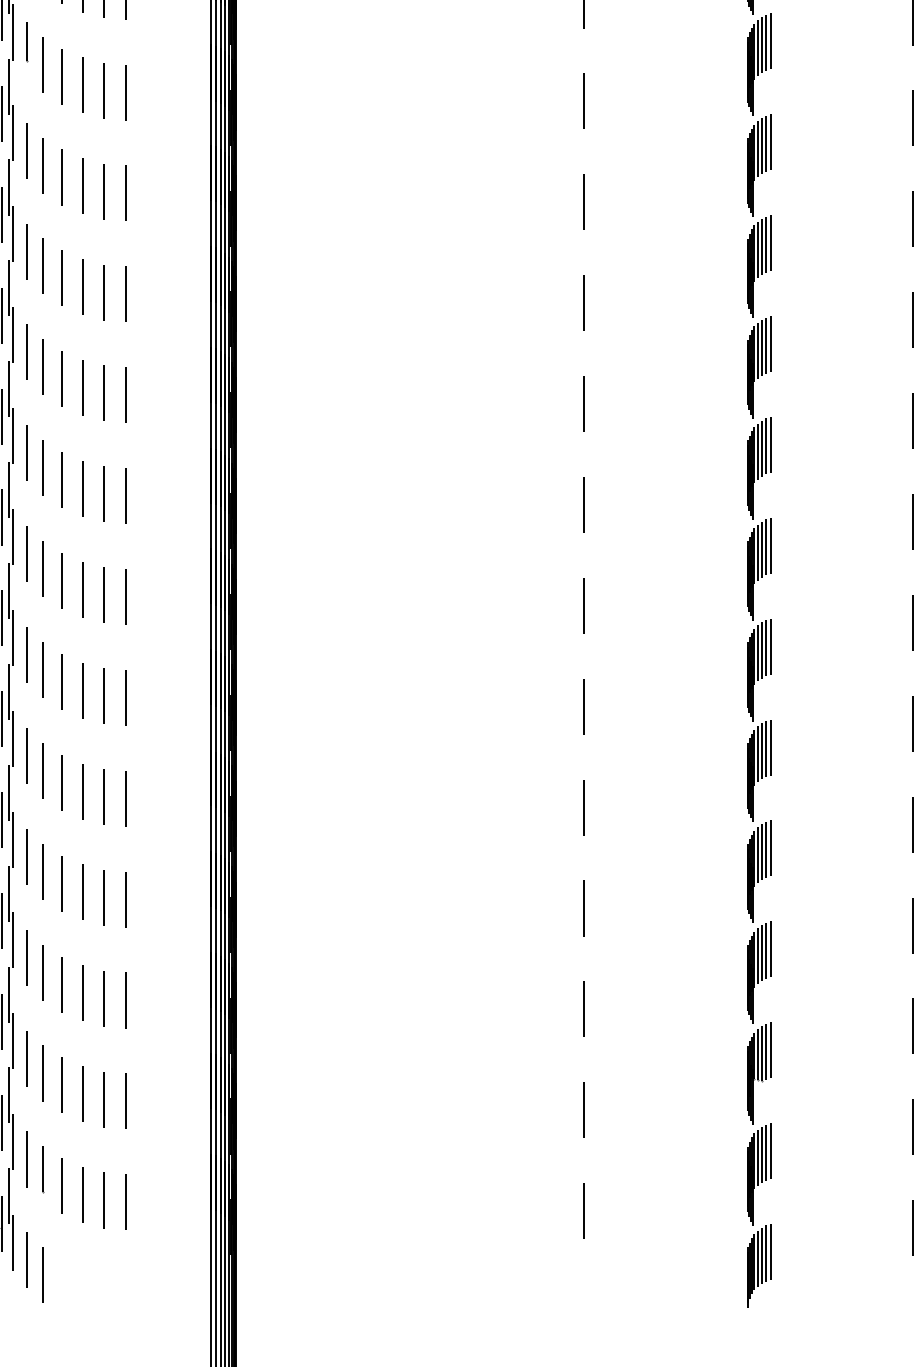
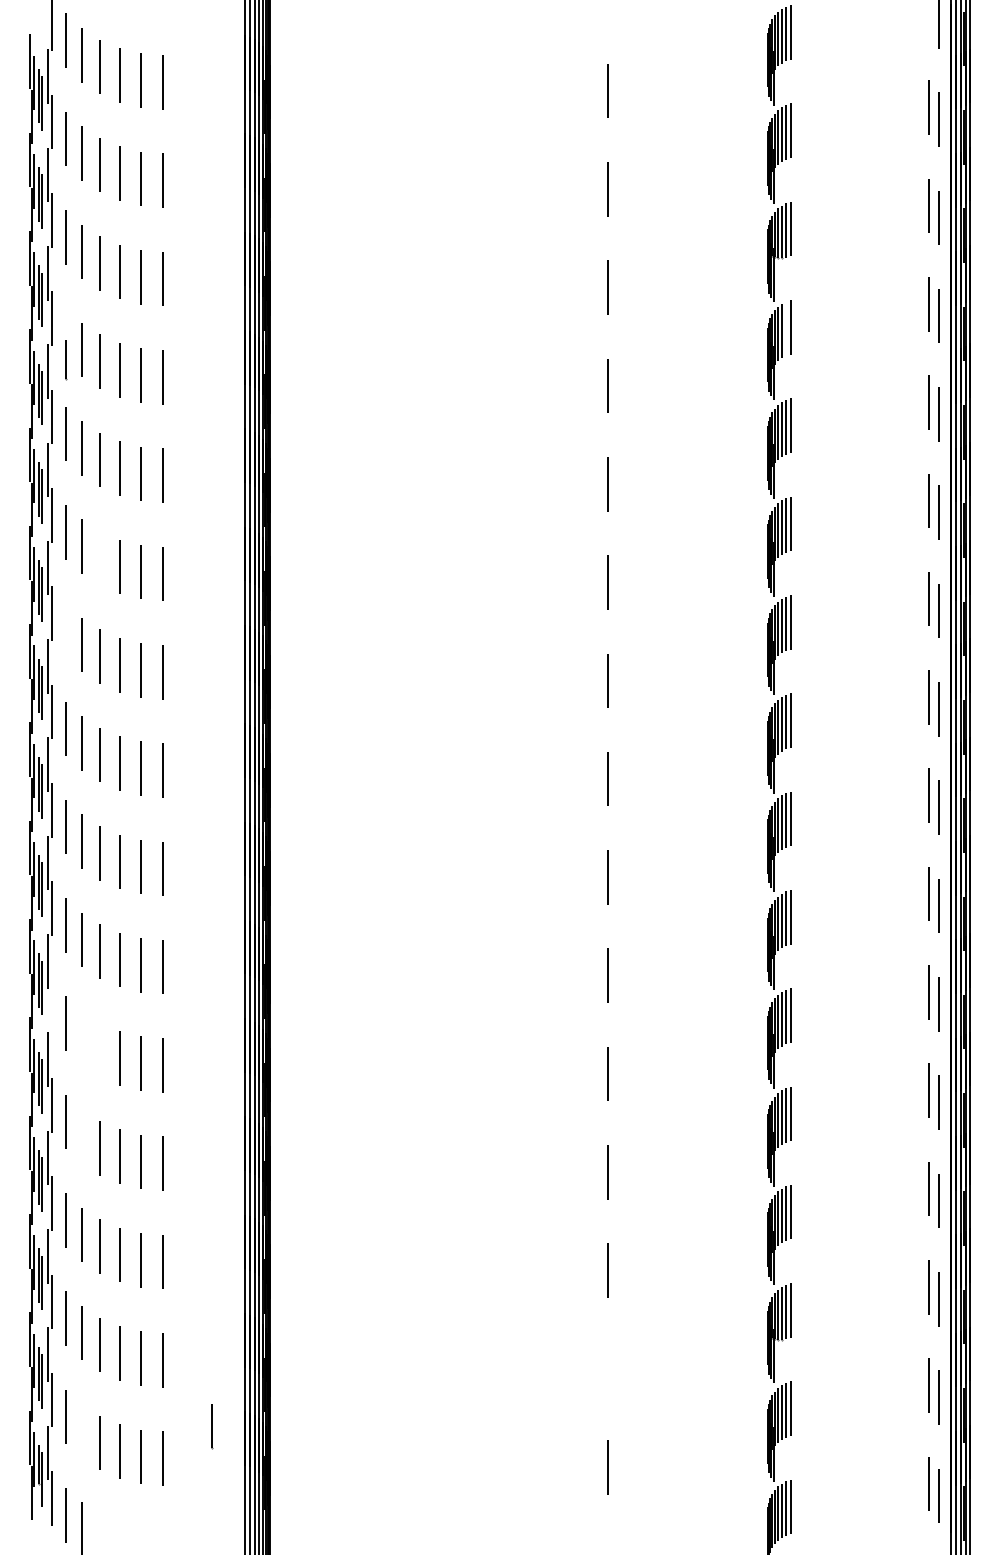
line: (27, 42) -> (66, 360), moved
line: (766, 42) -> (786, 328), removed
line: (61, 278) -> (99, 558), removed
line: (26, 352) -> (65, 630), removed
line: (13, 738) -> (52, 1006), removed
line: (43, 770) -> (82, 1037), removed
line: (62, 782) -> (100, 1049), removed
line: (43, 871) -> (82, 1136), removed
line: (583, 1109) -> (608, 1368), removed
line: (43, 1169) -> (212, 1426), moved

